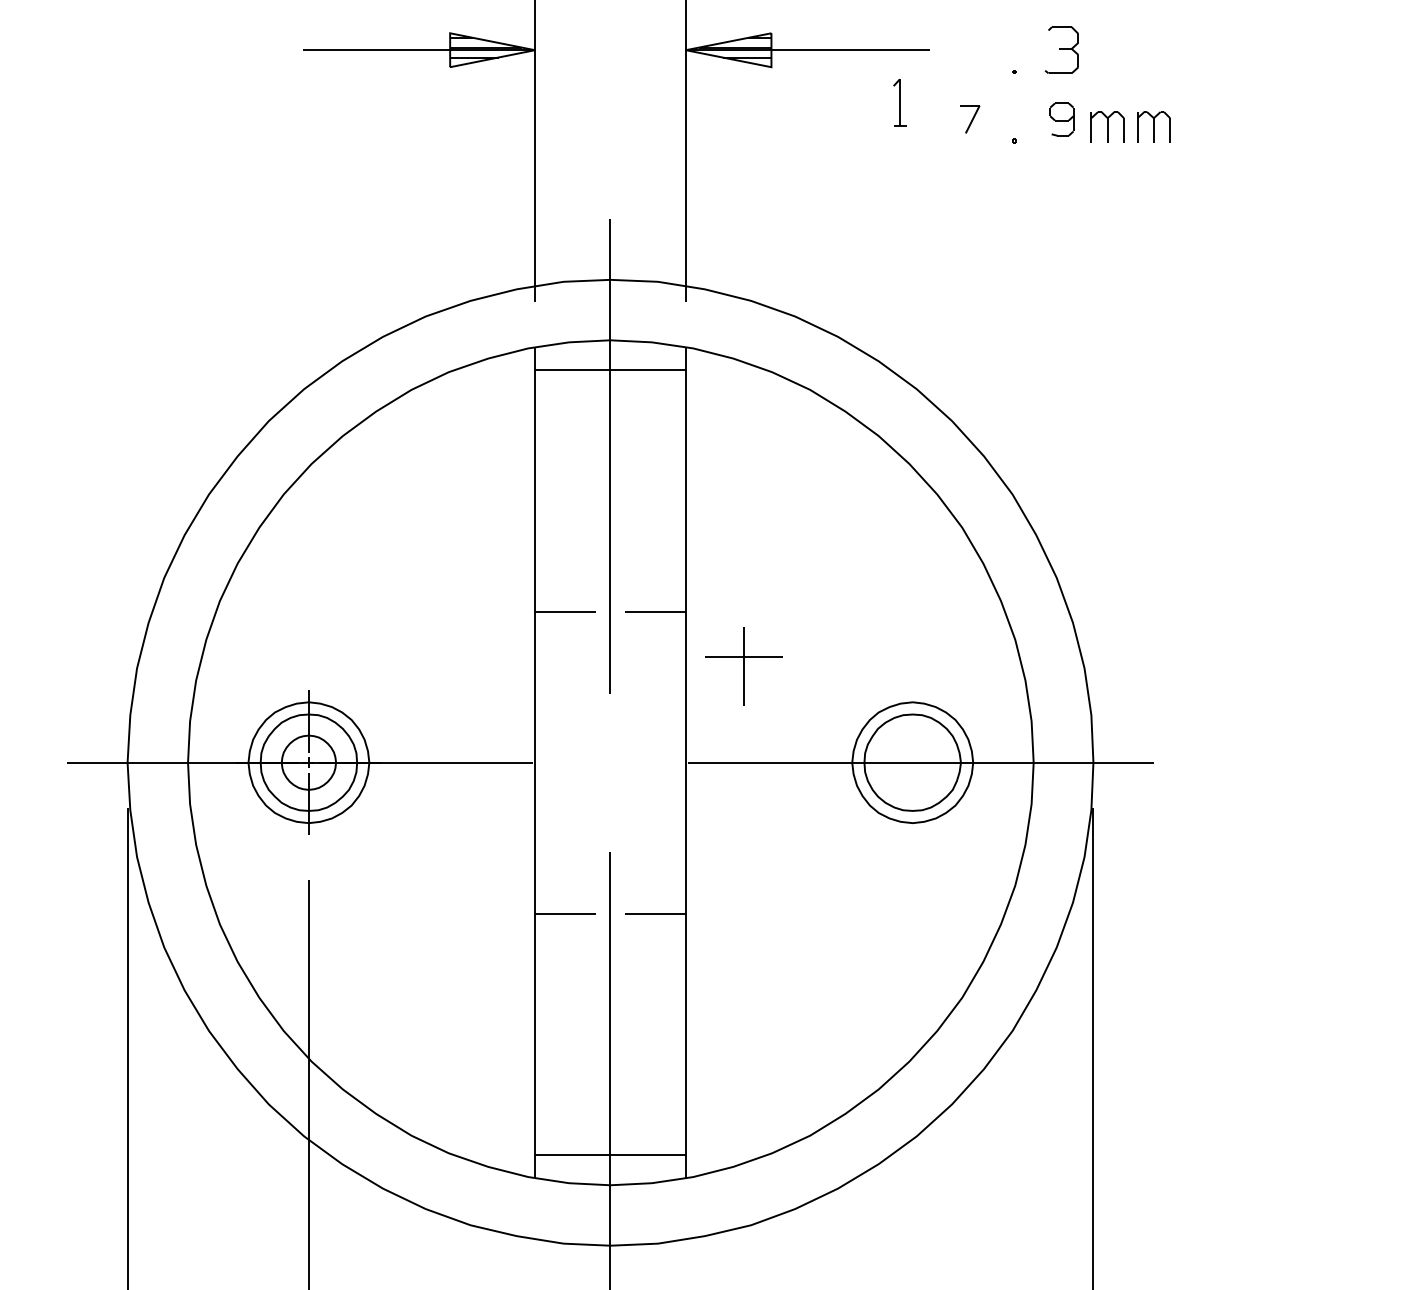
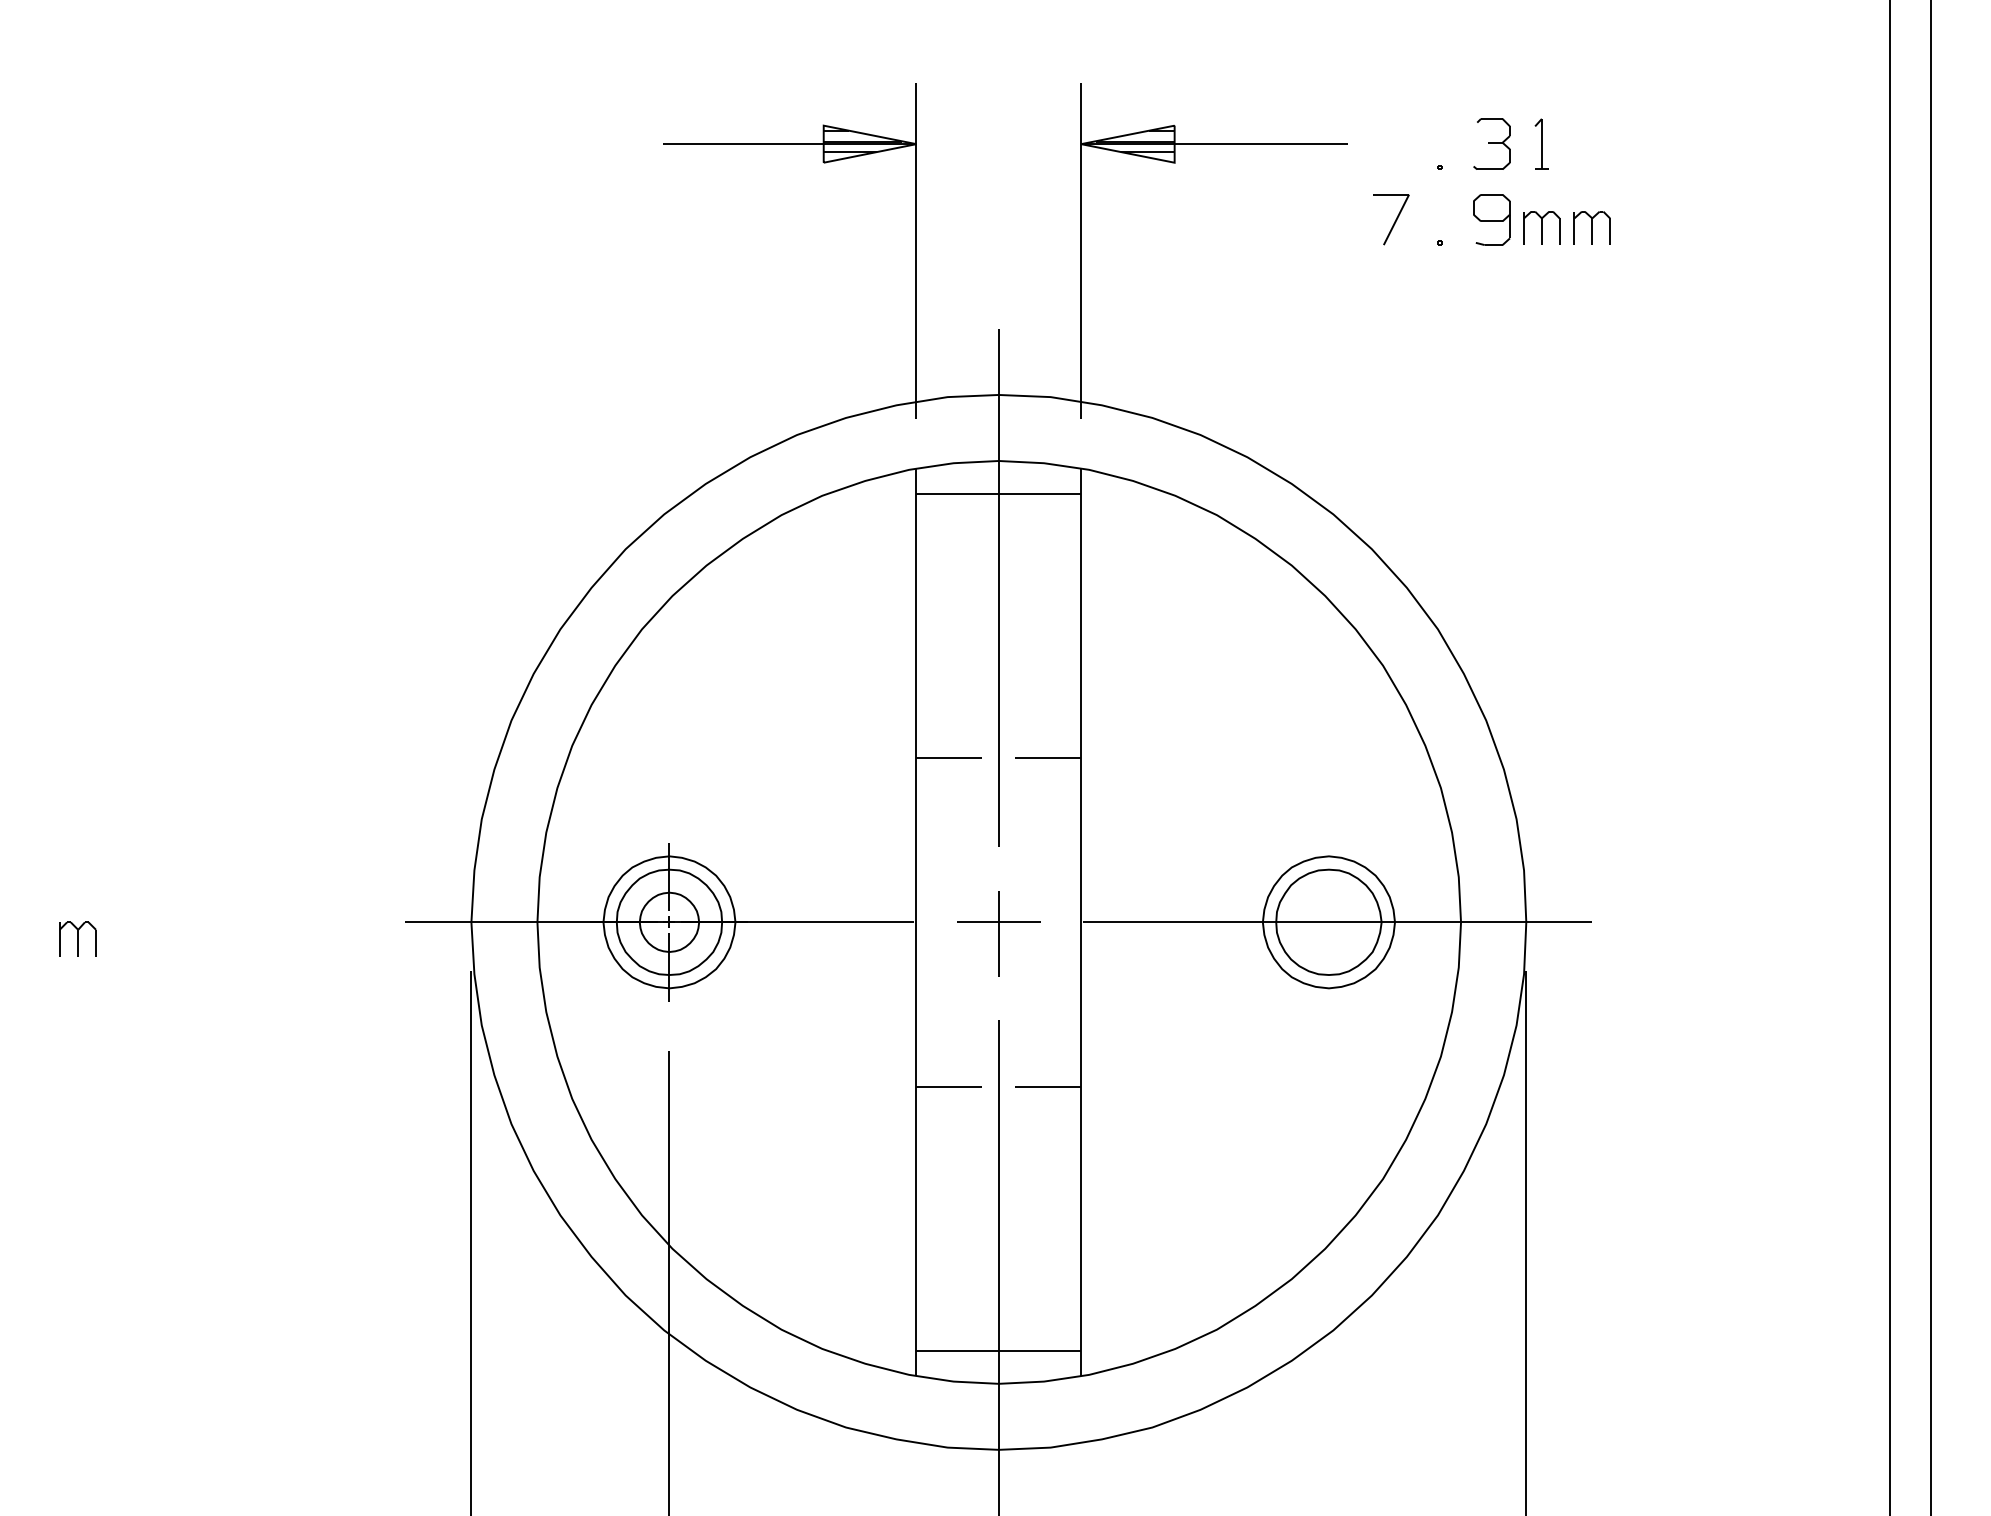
part: (899, 101) -> (1541, 143), moved
part: (970, 119) -> (1391, 219), size x1.67
part: (1061, 119) -> (1491, 219), size x1.43
part: (743, 666) -> (998, 933), moved

